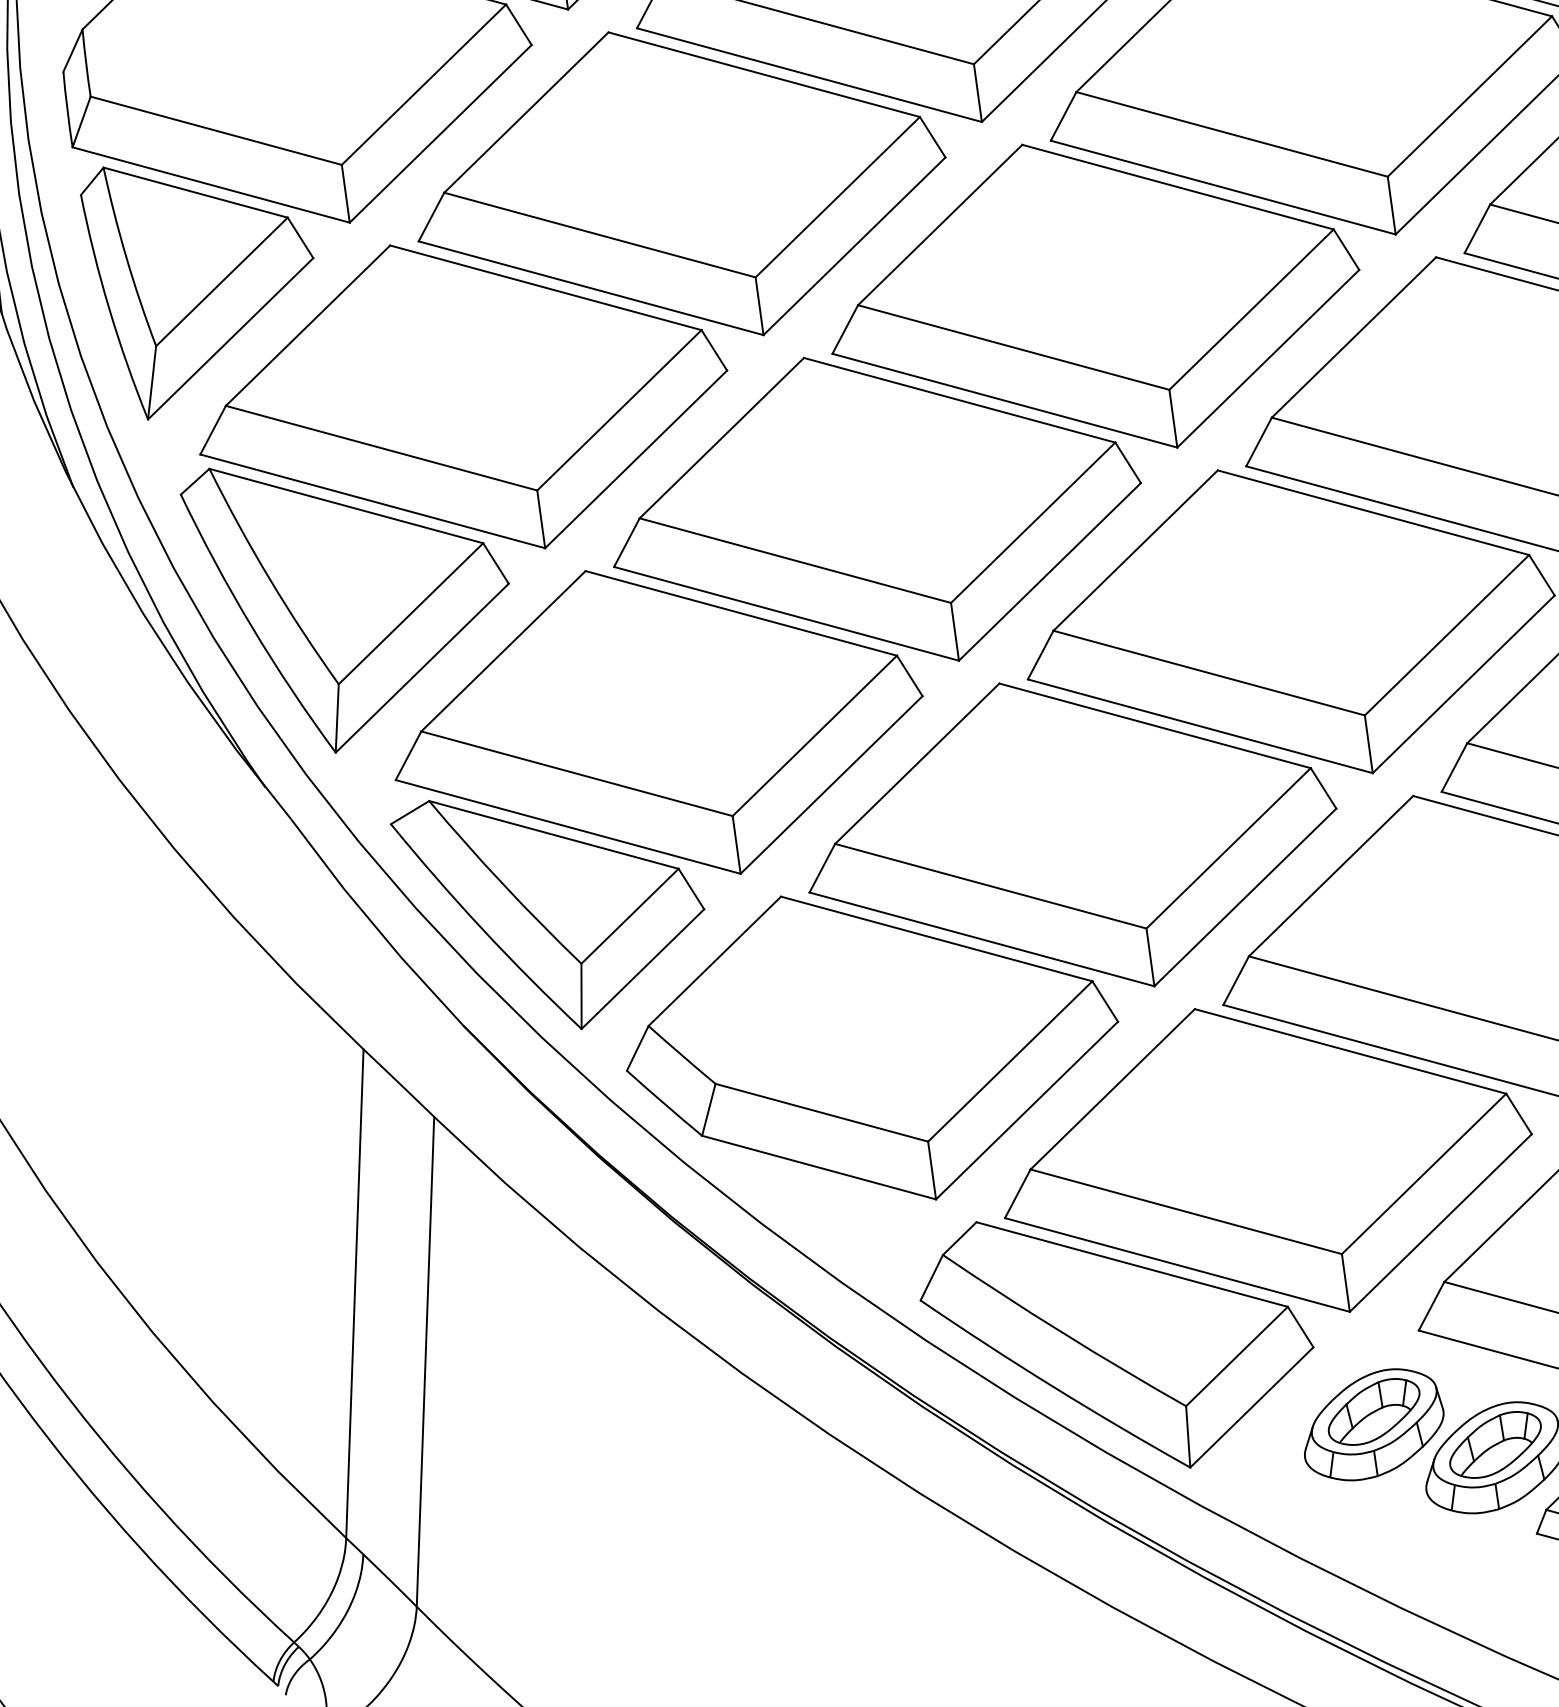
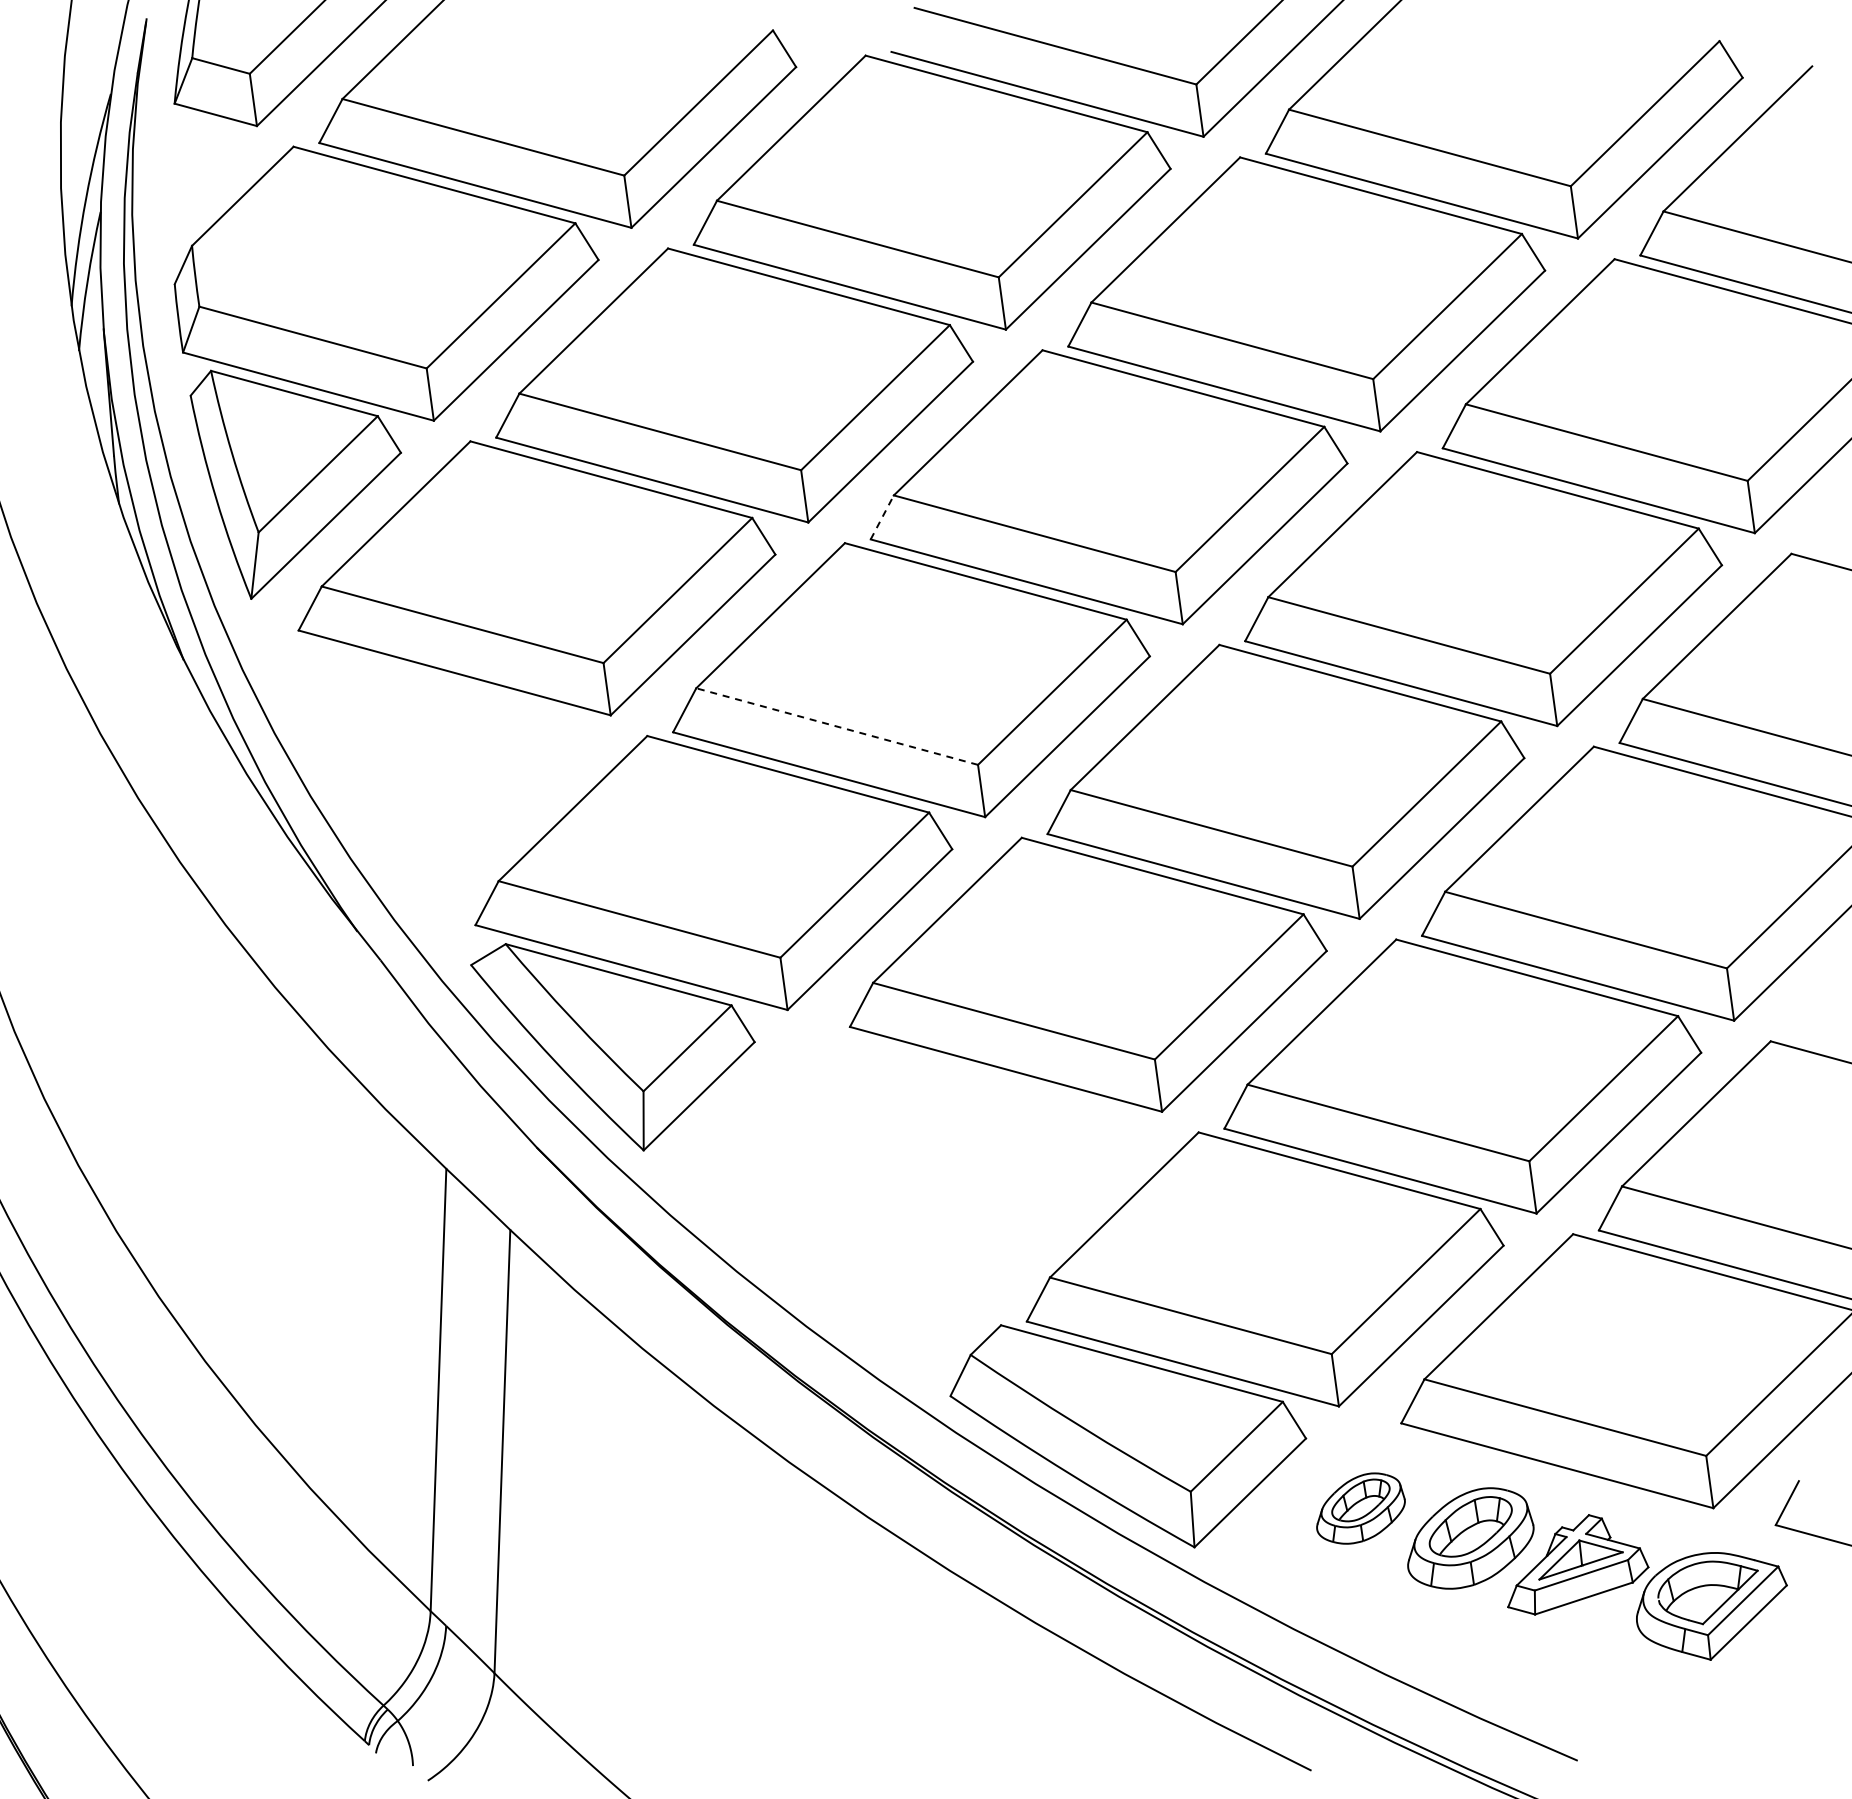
line: (845, 329) -> (882, 517), solid -> dashed
line: (795, 560) -> (837, 726), solid -> dashed
part: (344, 610) -> (429, 771), removed
part: (872, 1047) -> (906, 1167), removed
part: (1373, 1424) -> (1360, 1508), size x0.7

